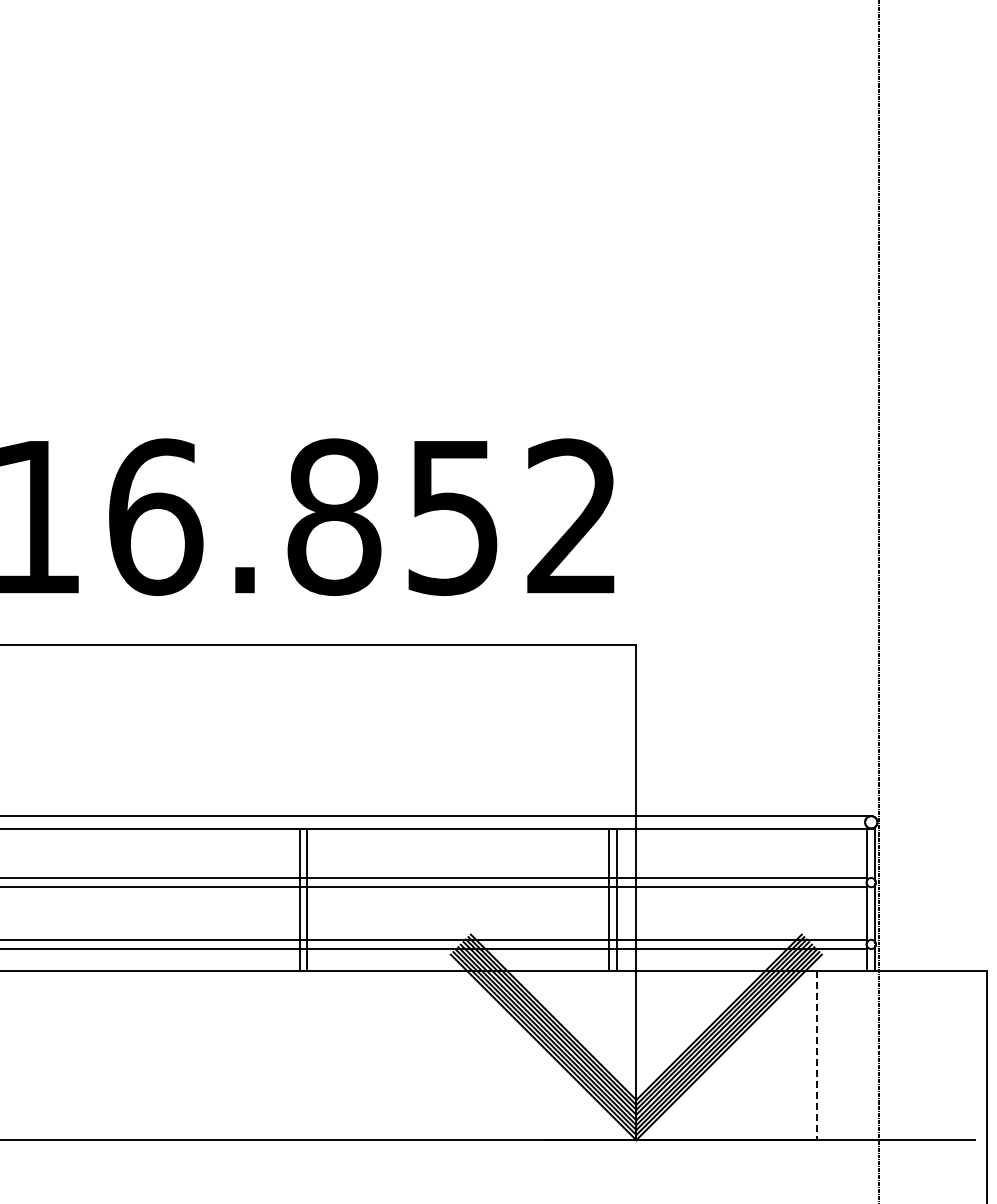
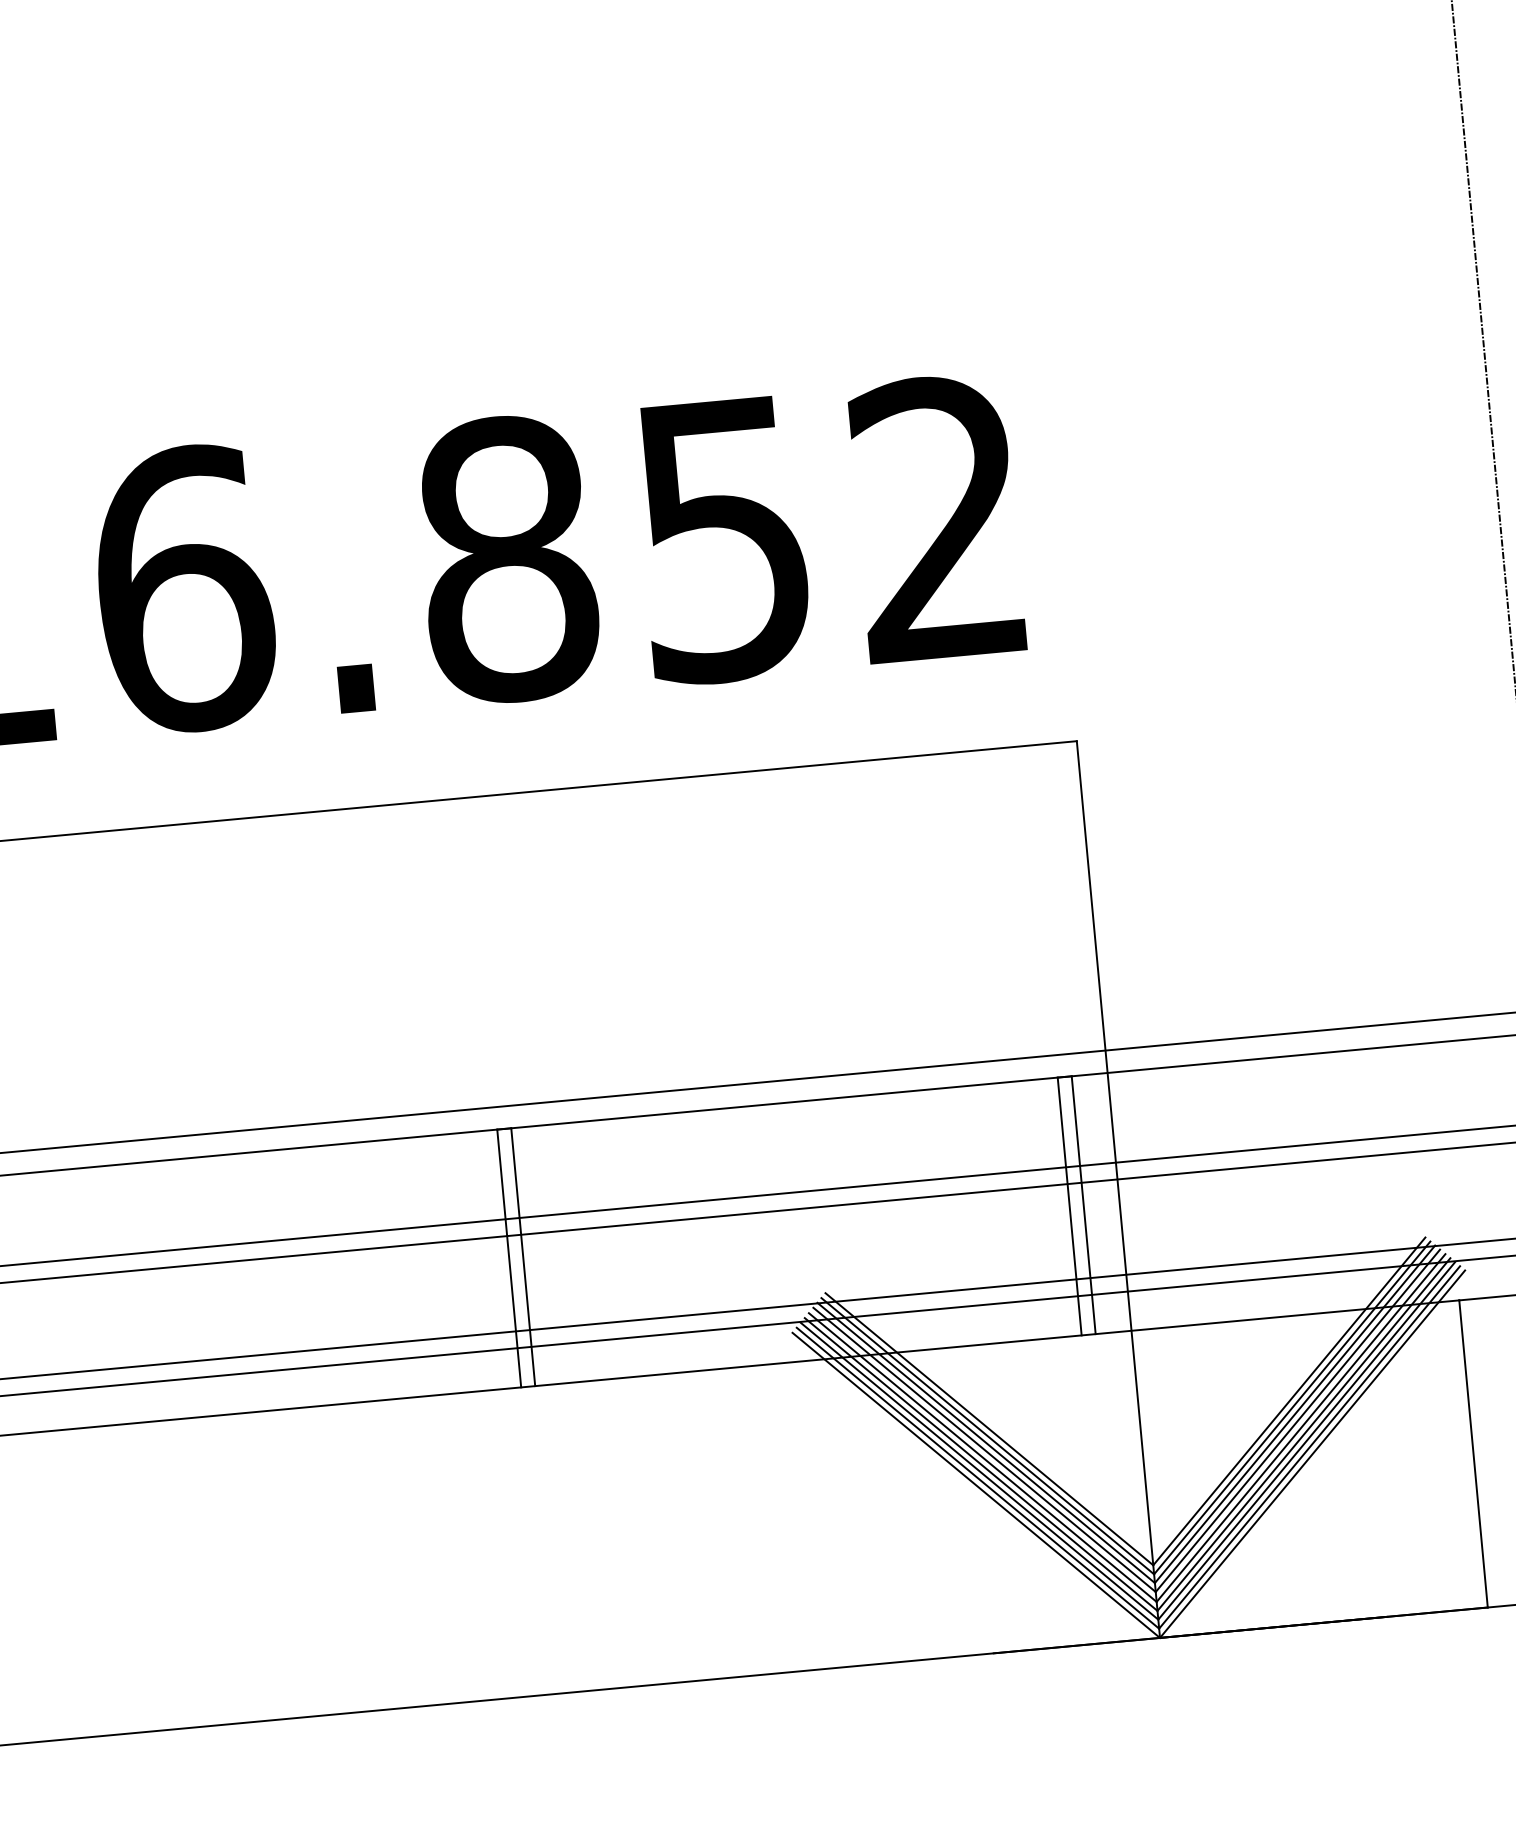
line: (817, 1055) -> (1474, 1453), dashed -> solid

